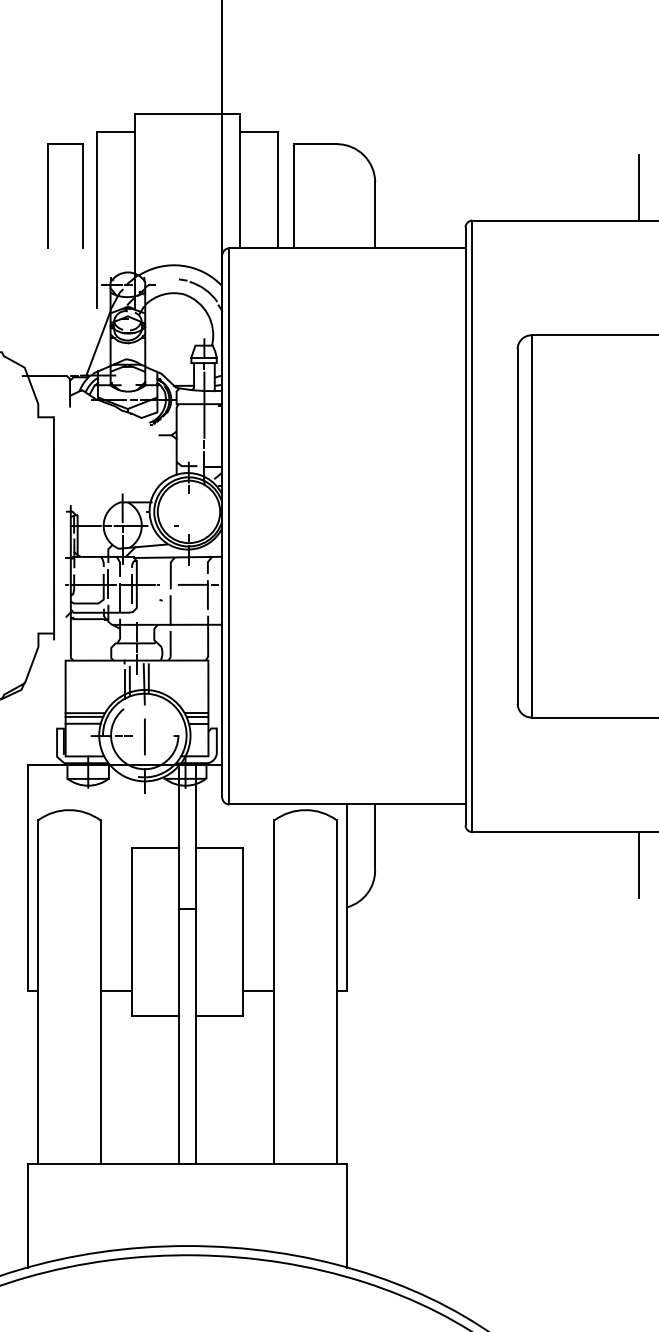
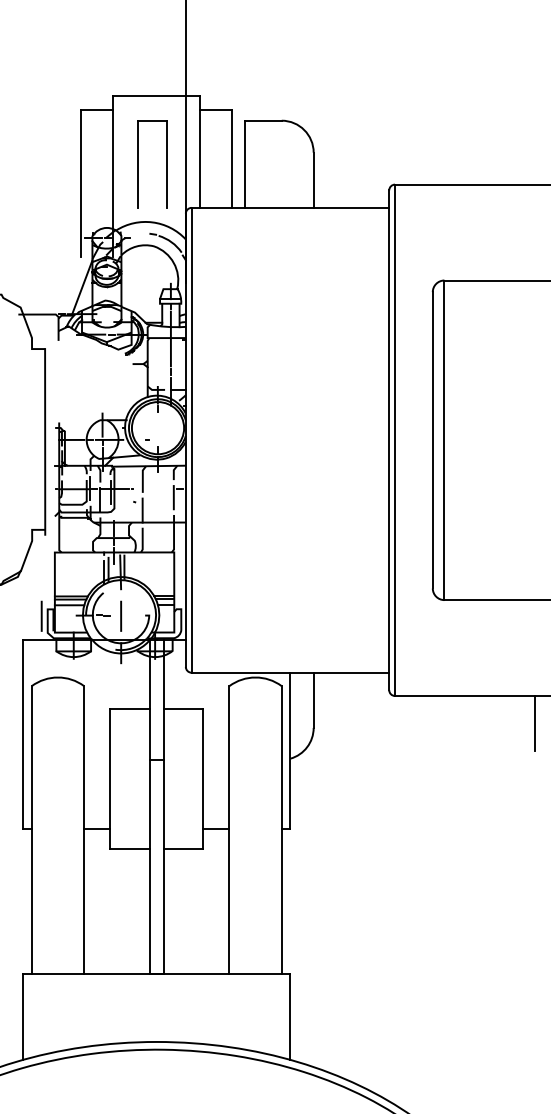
line: (639, 187) -> (534, 156), removed
part: (48, 195) -> (138, 163), moved
line: (192, 584) -> (160, 488), removed
line: (49, 736) -> (41, 615), added

